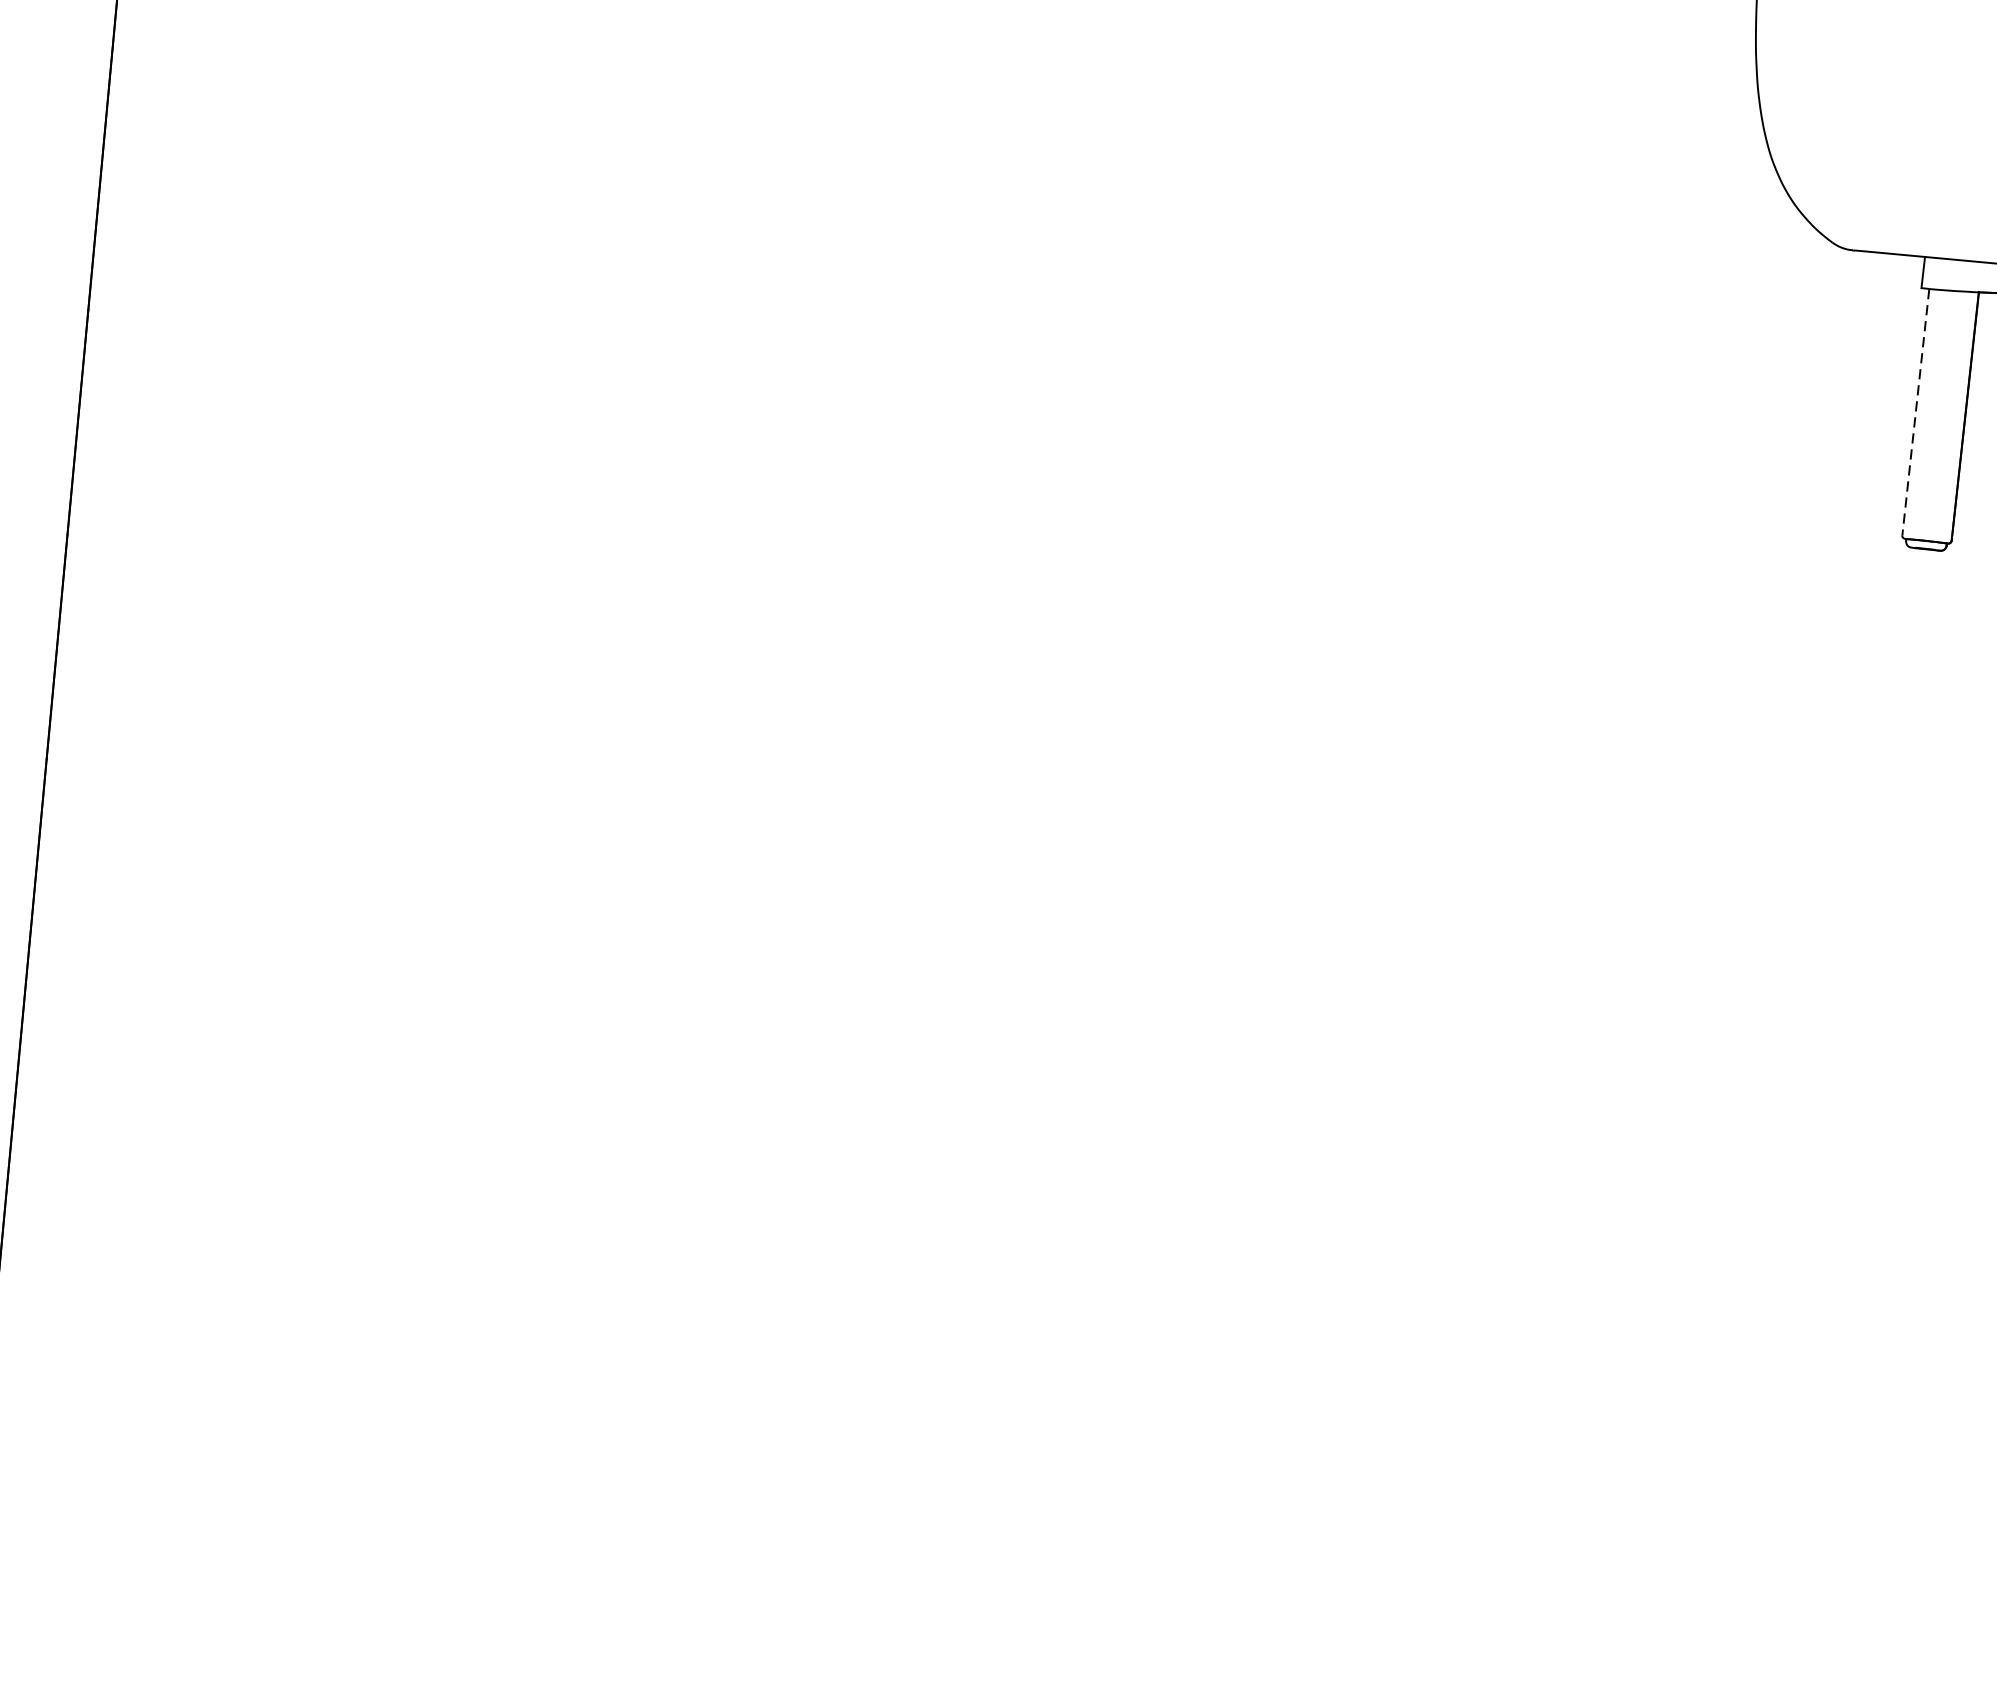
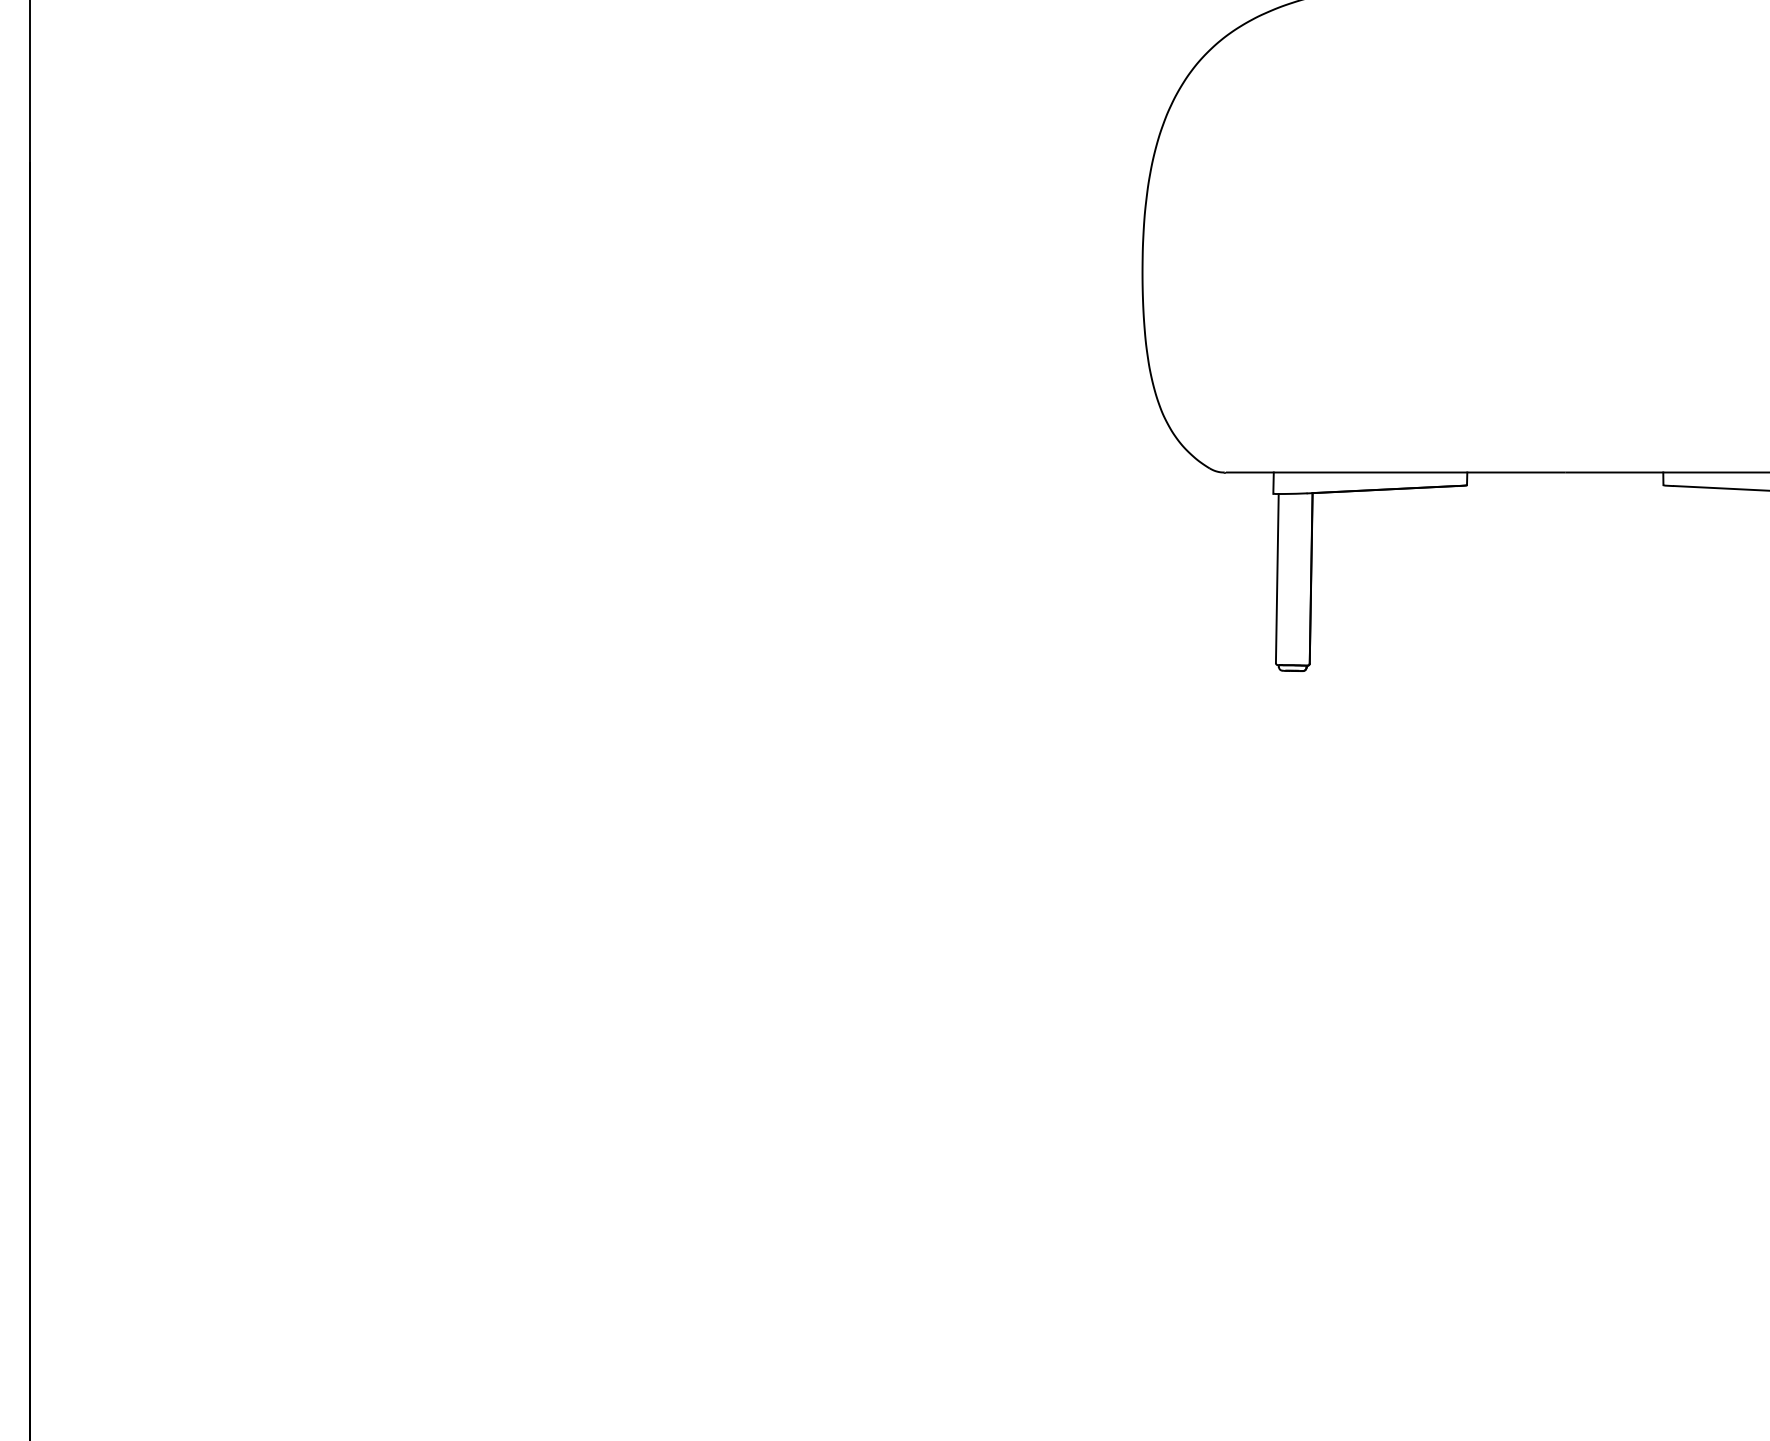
line: (1916, 412) -> (1277, 578), dashed -> solid

